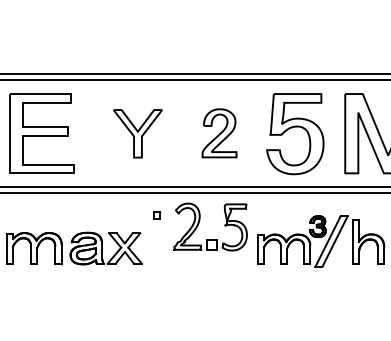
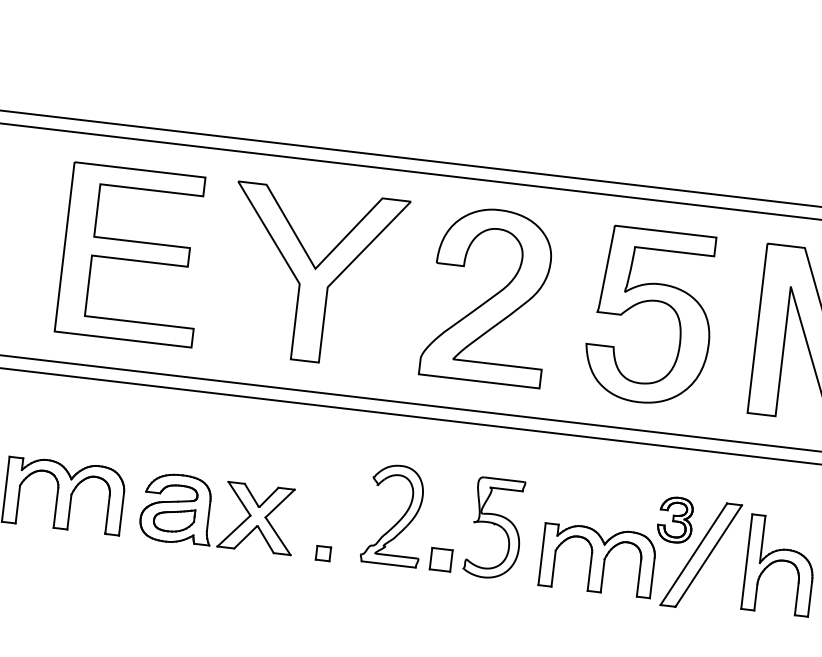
part: (41, 133) -> (132, 254), moved
part: (137, 133) -> (313, 275), size x1.67
part: (219, 133) -> (489, 296), size x1.67
part: (157, 215) -> (324, 554), moved
part: (199, 223) -> (420, 511), moved

